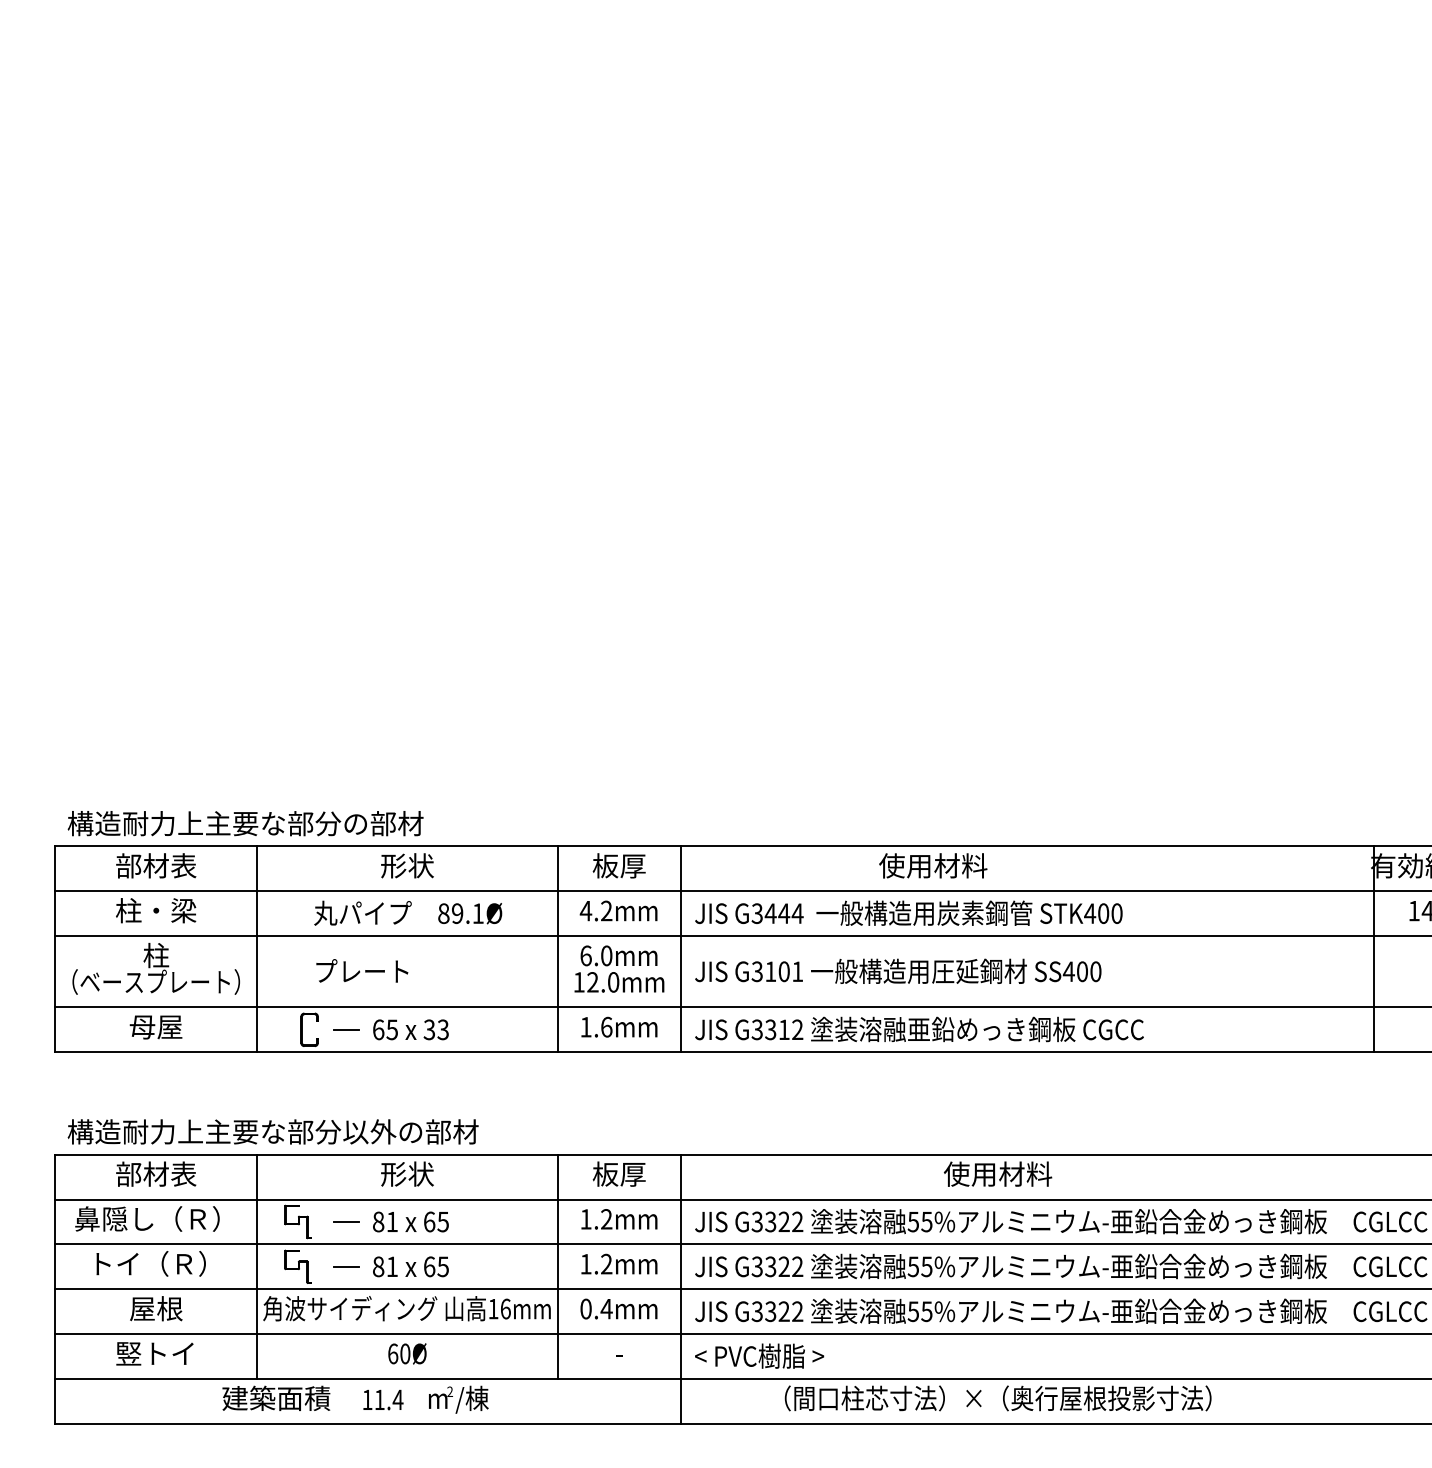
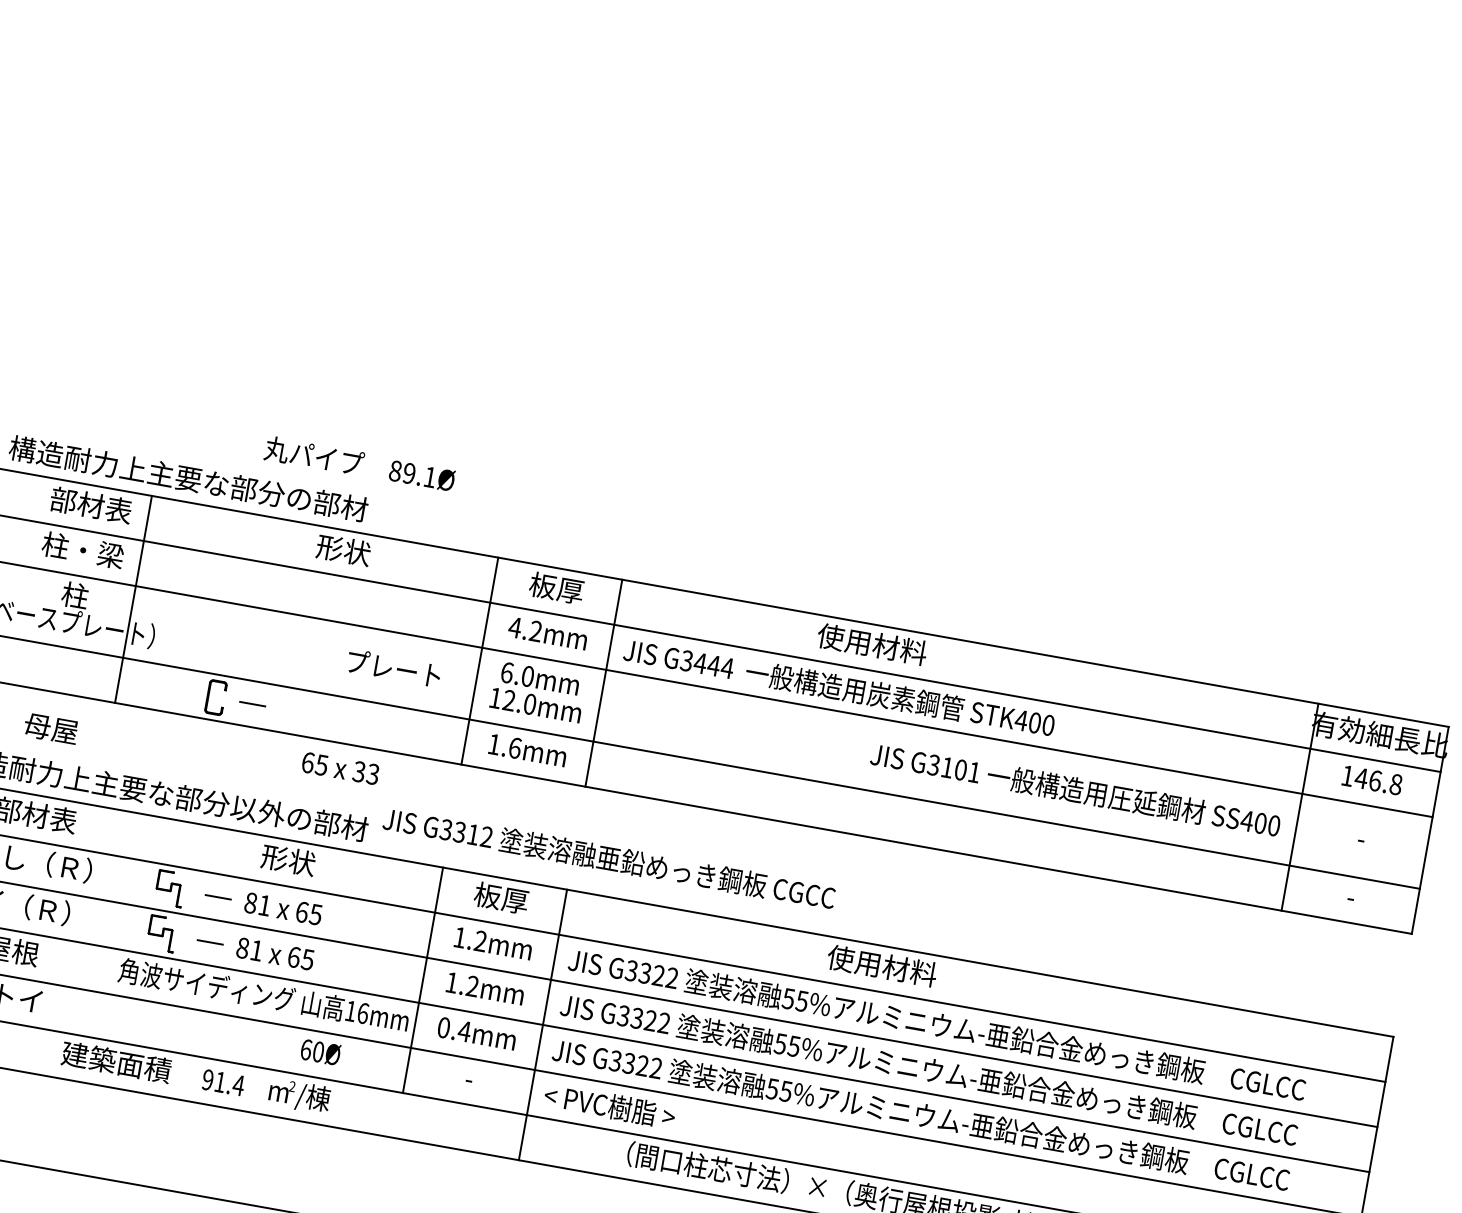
text: (408, 912) -> (360, 463), moved
line: (257, 949) -> (133, 599), moved
text: (362, 970) -> (394, 667), moved
text: (898, 970) -> (1075, 789), moved
text: (155, 1027) -> (50, 728), moved
text: (410, 1029) -> (340, 768), moved
text: (919, 1029) -> (609, 858), moved
line: (257, 1266) -> (121, 926), removed
text: (407, 1353) -> (320, 1051), moved
text: (367, 1399) -> (207, 1079), 11.4 -> 91.4

